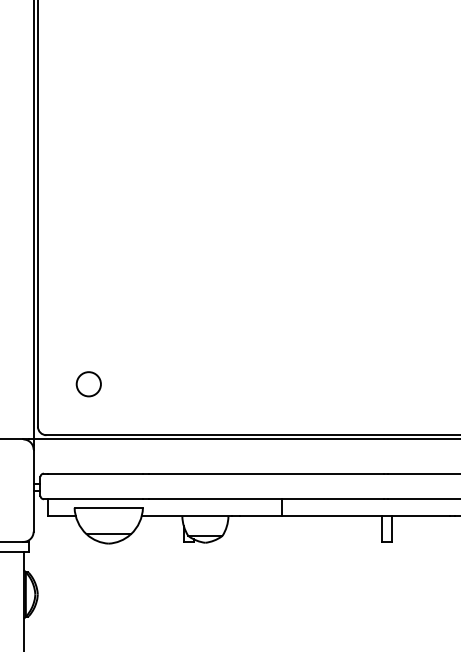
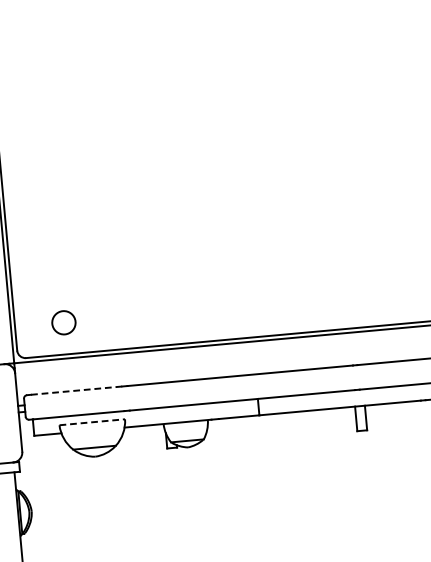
circle: (88, 384) -> (63, 323), moved
line: (95, 473) -> (76, 390), solid -> dashed
line: (109, 507) -> (92, 421), solid -> dashed

